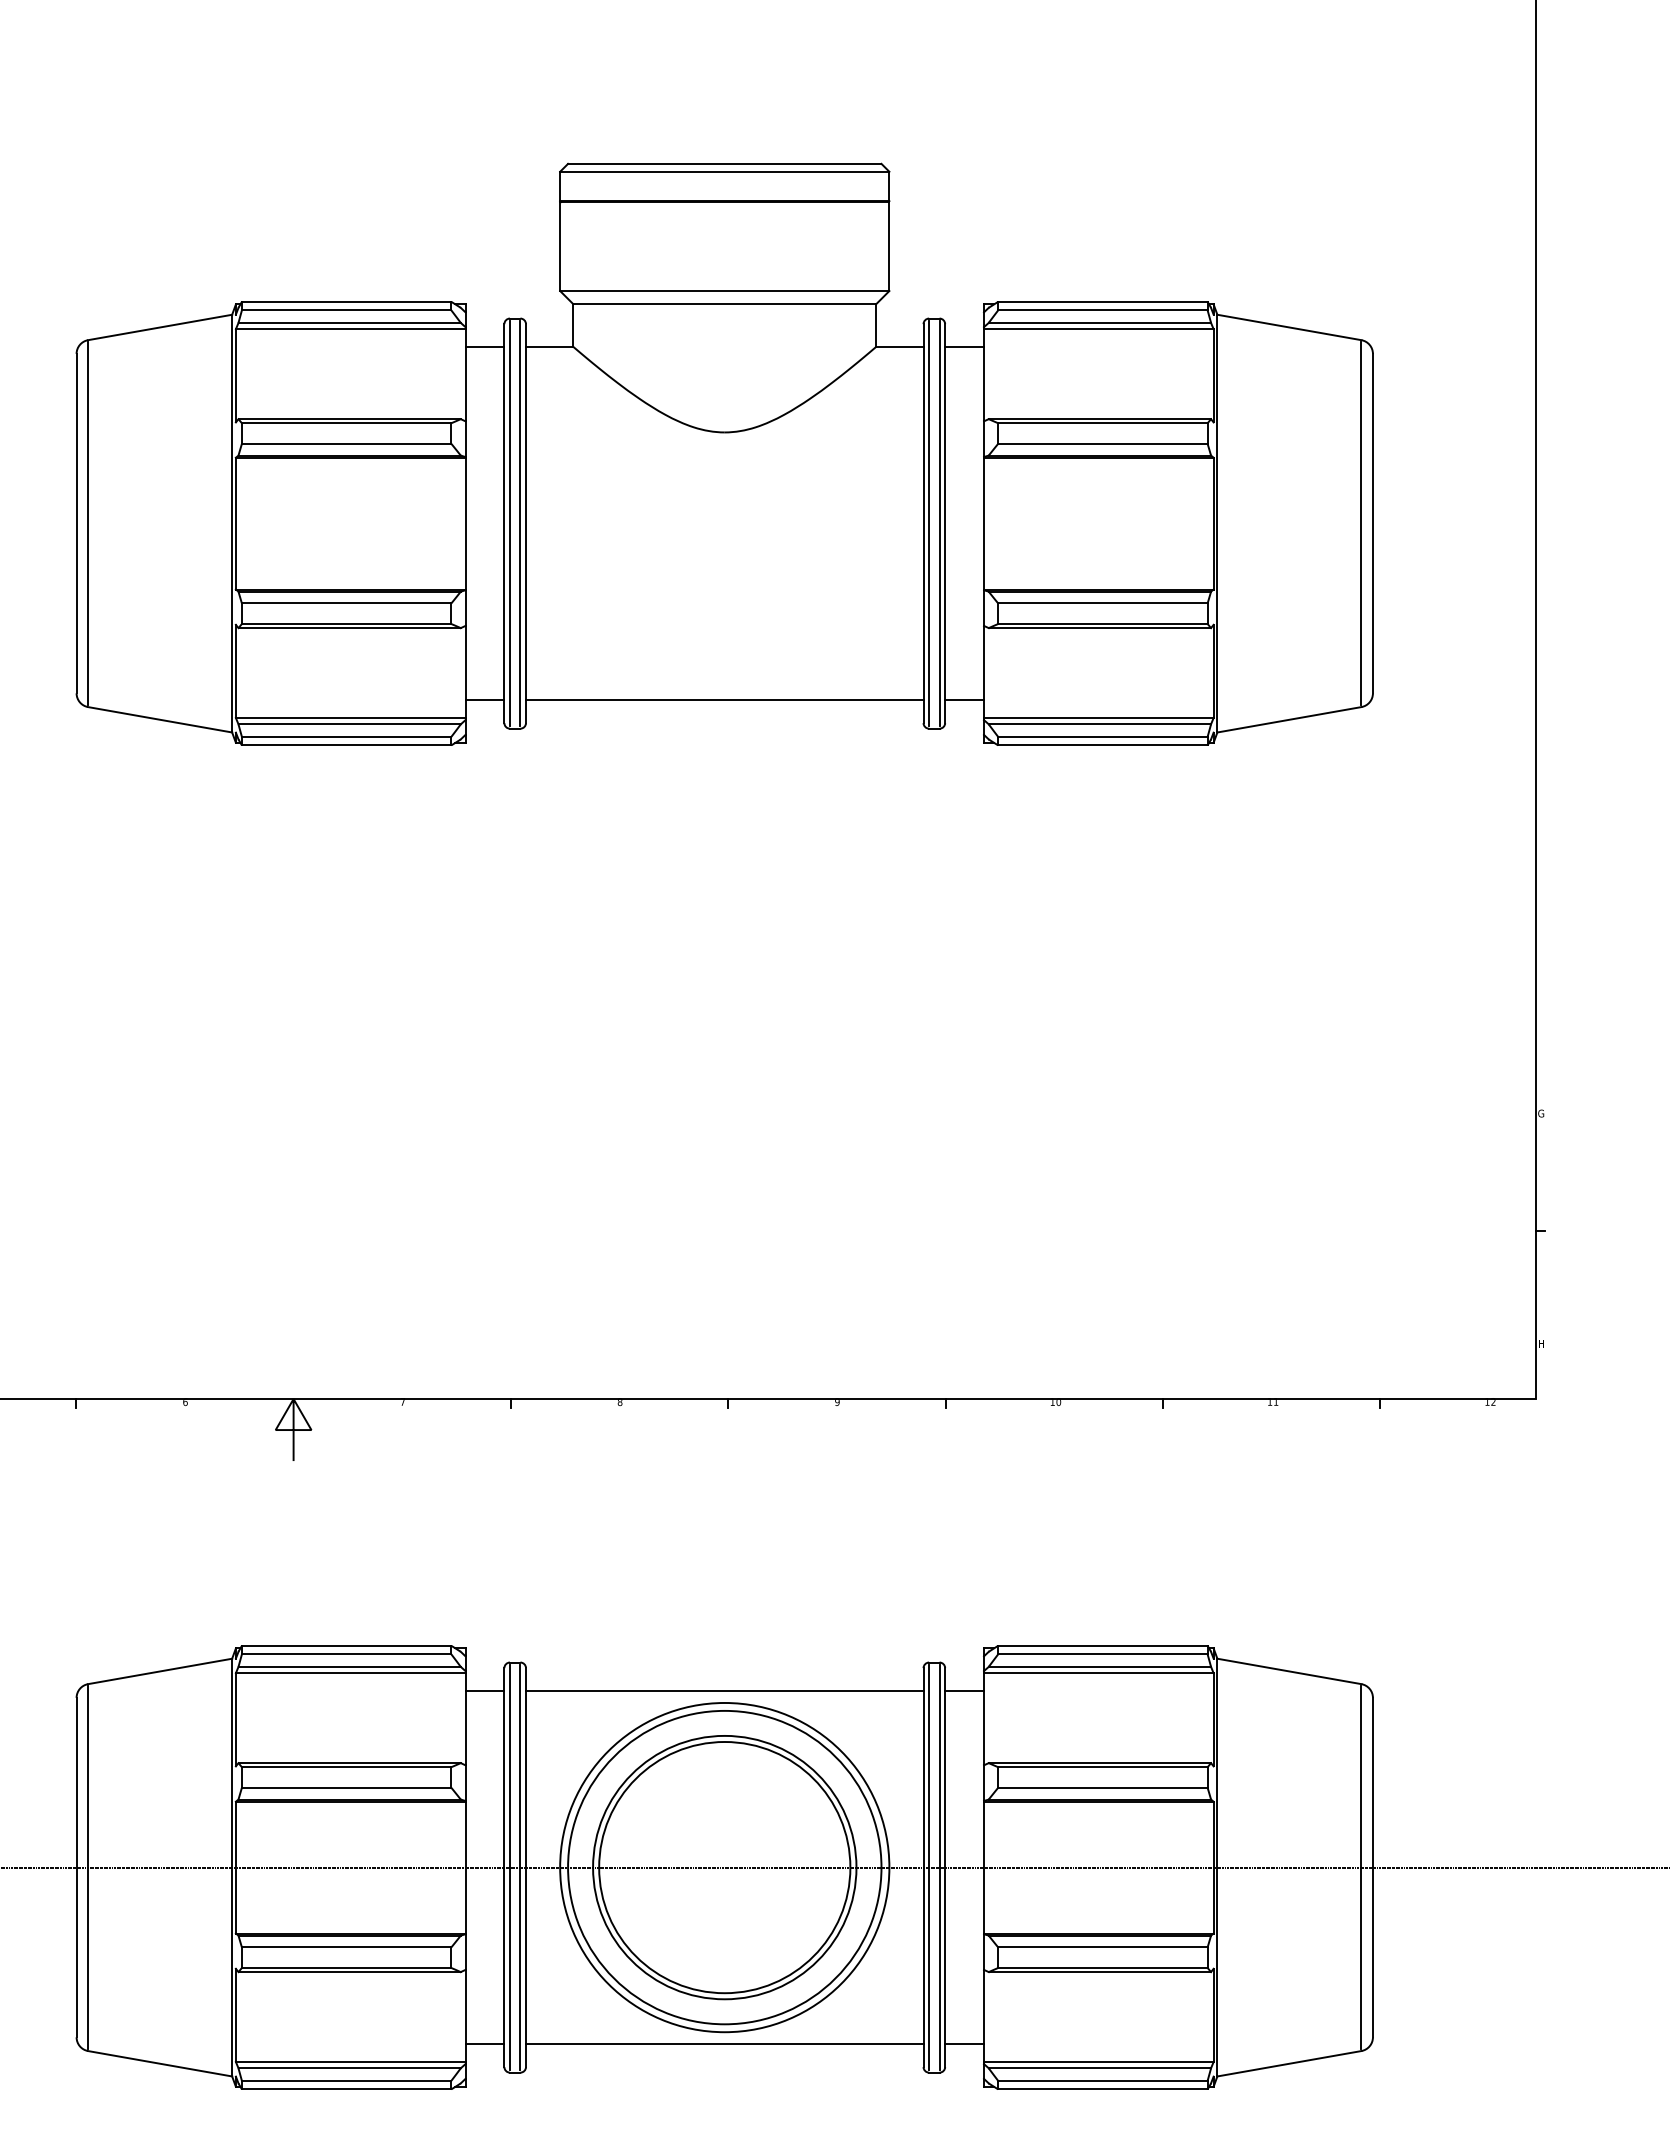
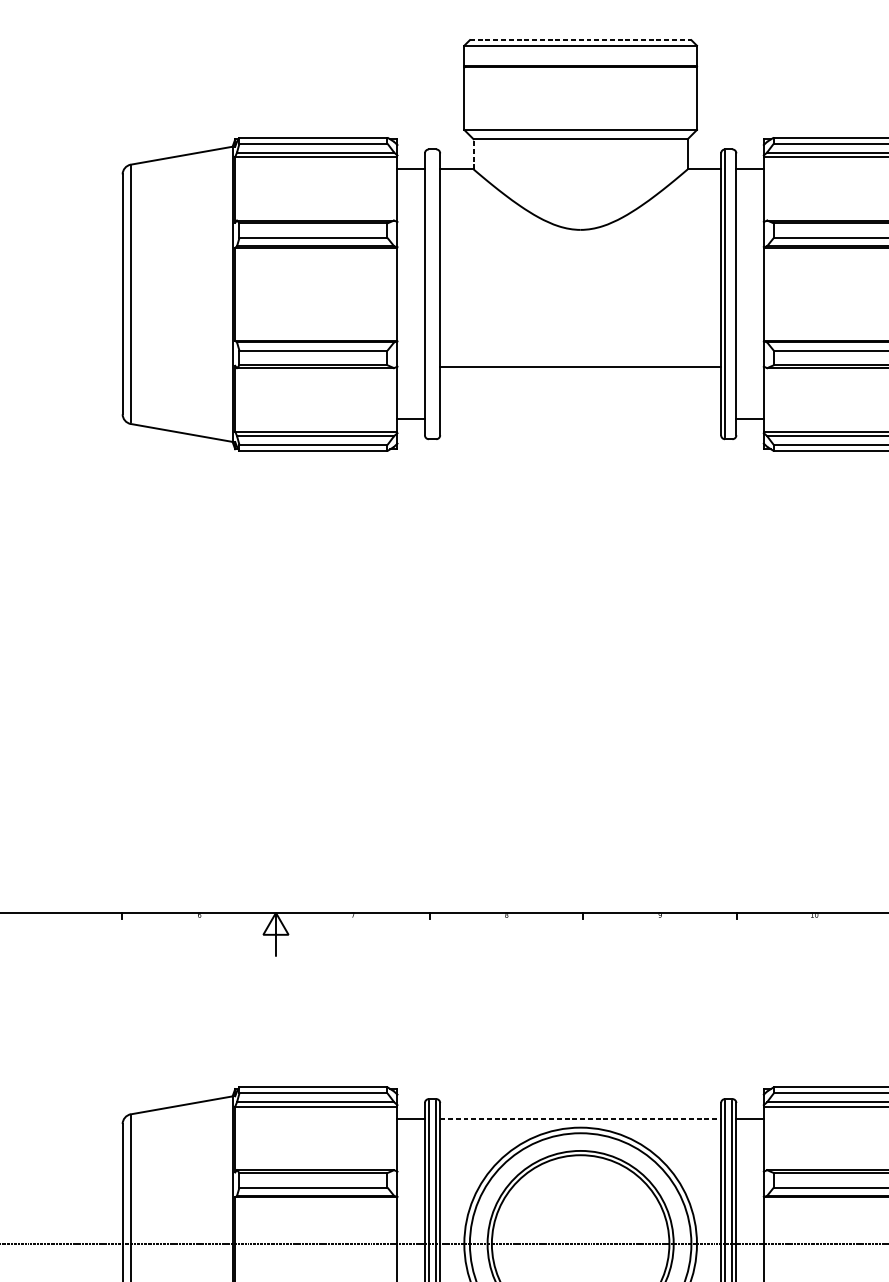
line: (724, 163) -> (580, 39), solid -> dashed
line: (573, 325) -> (473, 154), solid -> dashed
line: (509, 523) -> (428, 294), removed
line: (520, 523) -> (436, 294), removed
line: (939, 523) -> (732, 294), removed
line: (724, 700) -> (580, 367), moved
line: (724, 1690) -> (580, 1118), solid -> dashed

